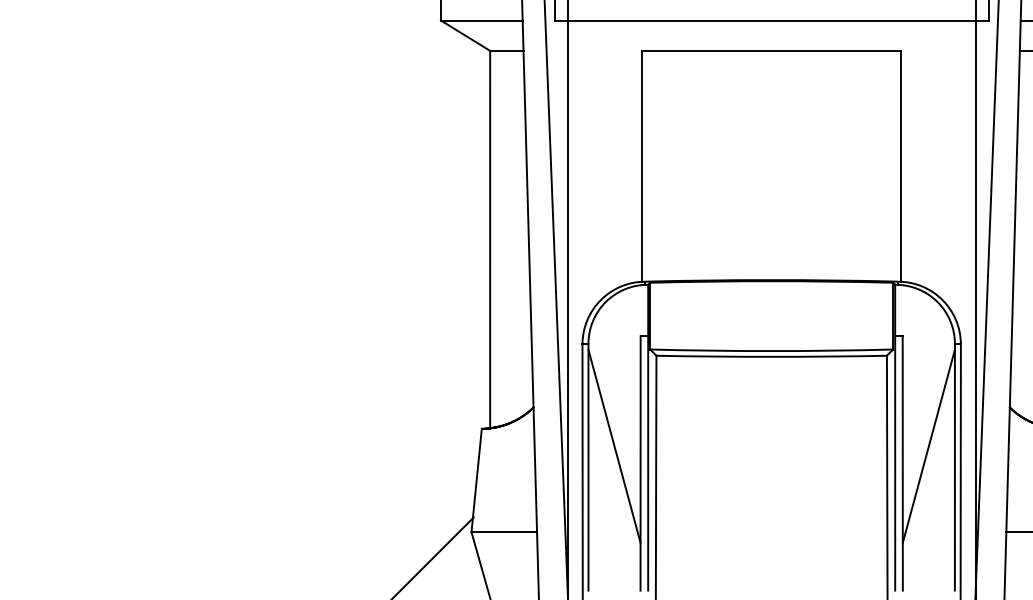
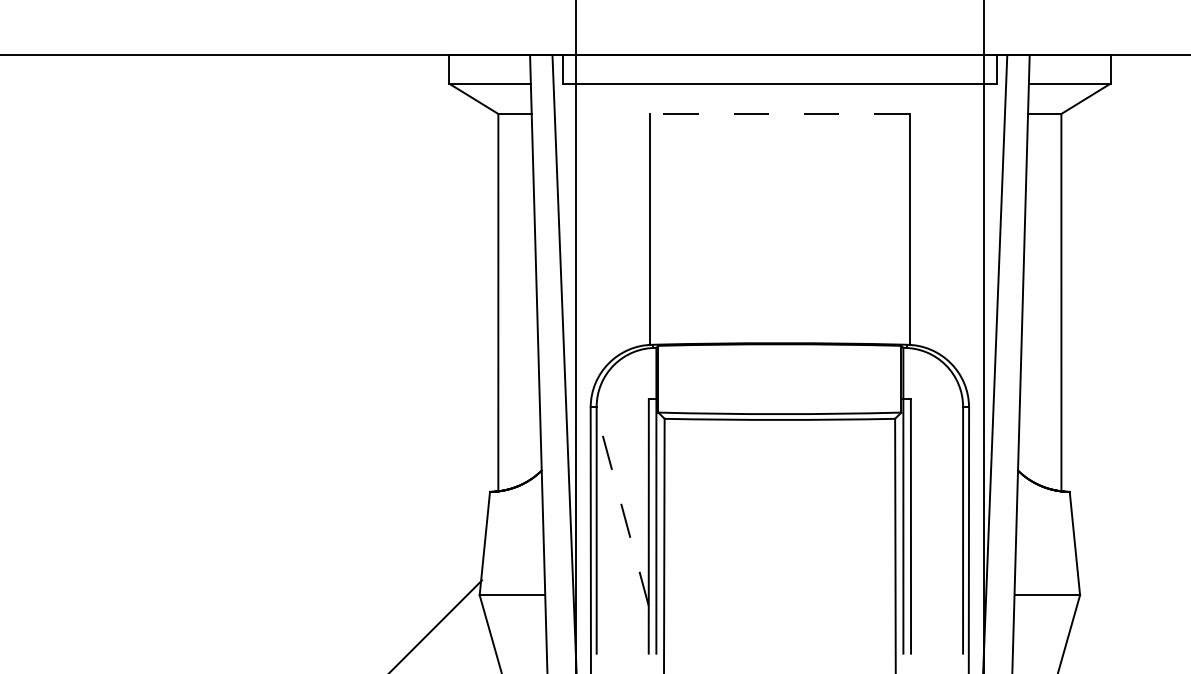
line: (771, 50) -> (779, 113), solid -> dashed
line: (929, 445) -> (937, 508), removed
line: (614, 446) -> (622, 509), solid -> dashed

